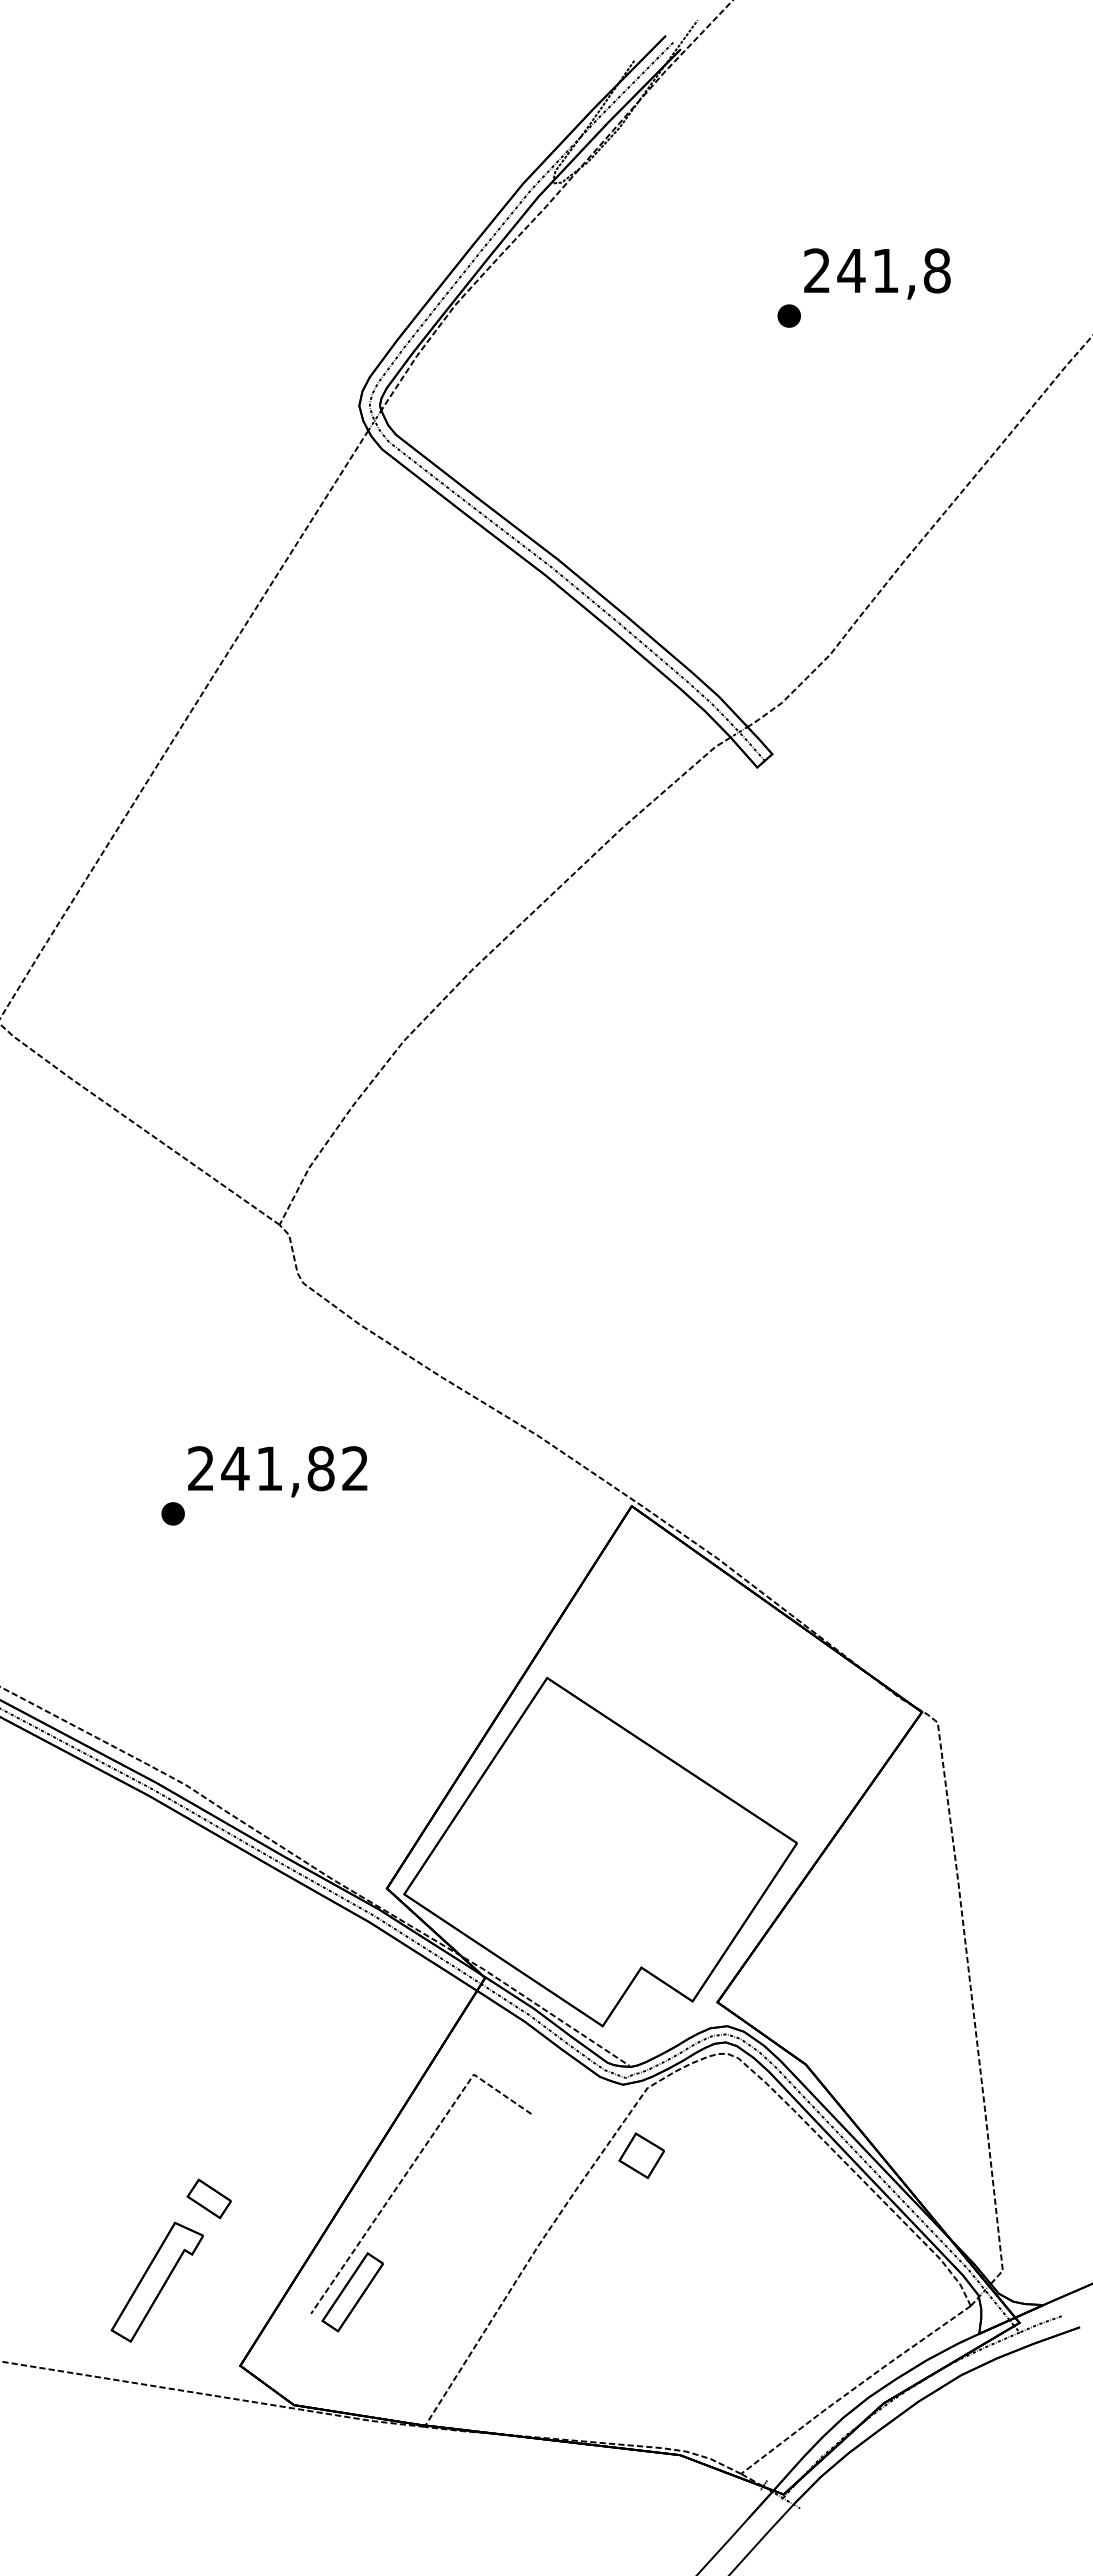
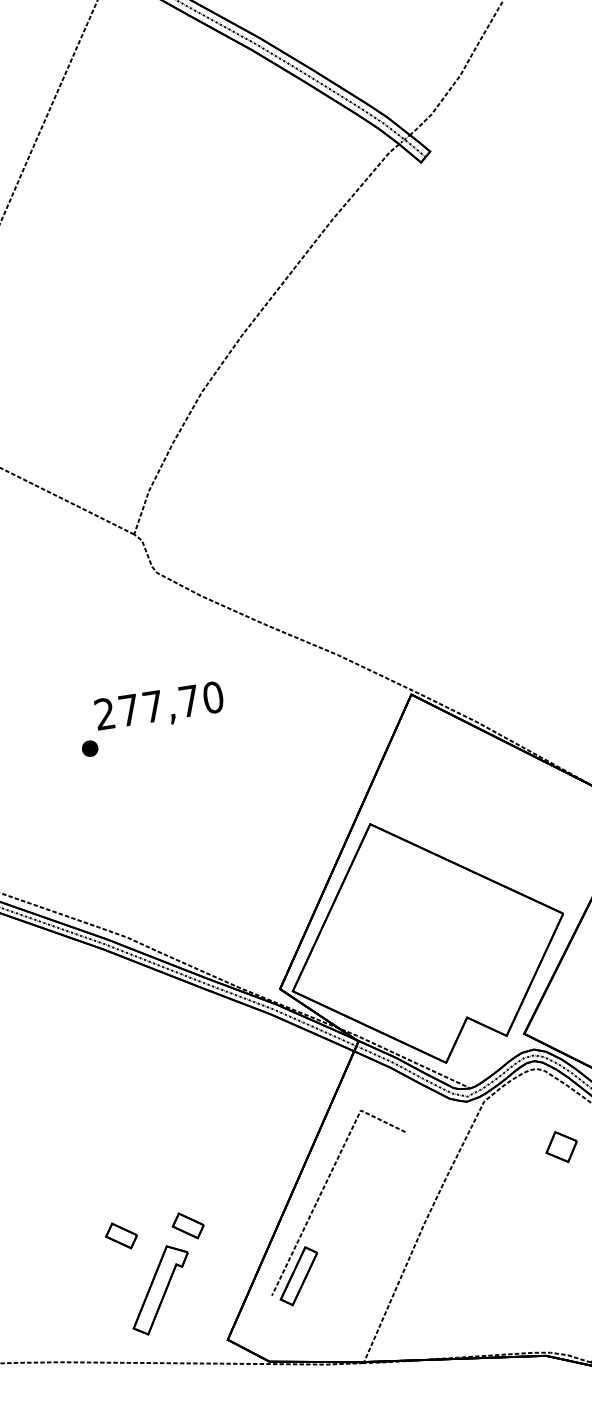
text: (294, 1468) -> (170, 703), 241,82 -> 277,70
part: (641, 2155) -> (561, 1146), moved
part: (113, 2198) -> (120, 1235), added

